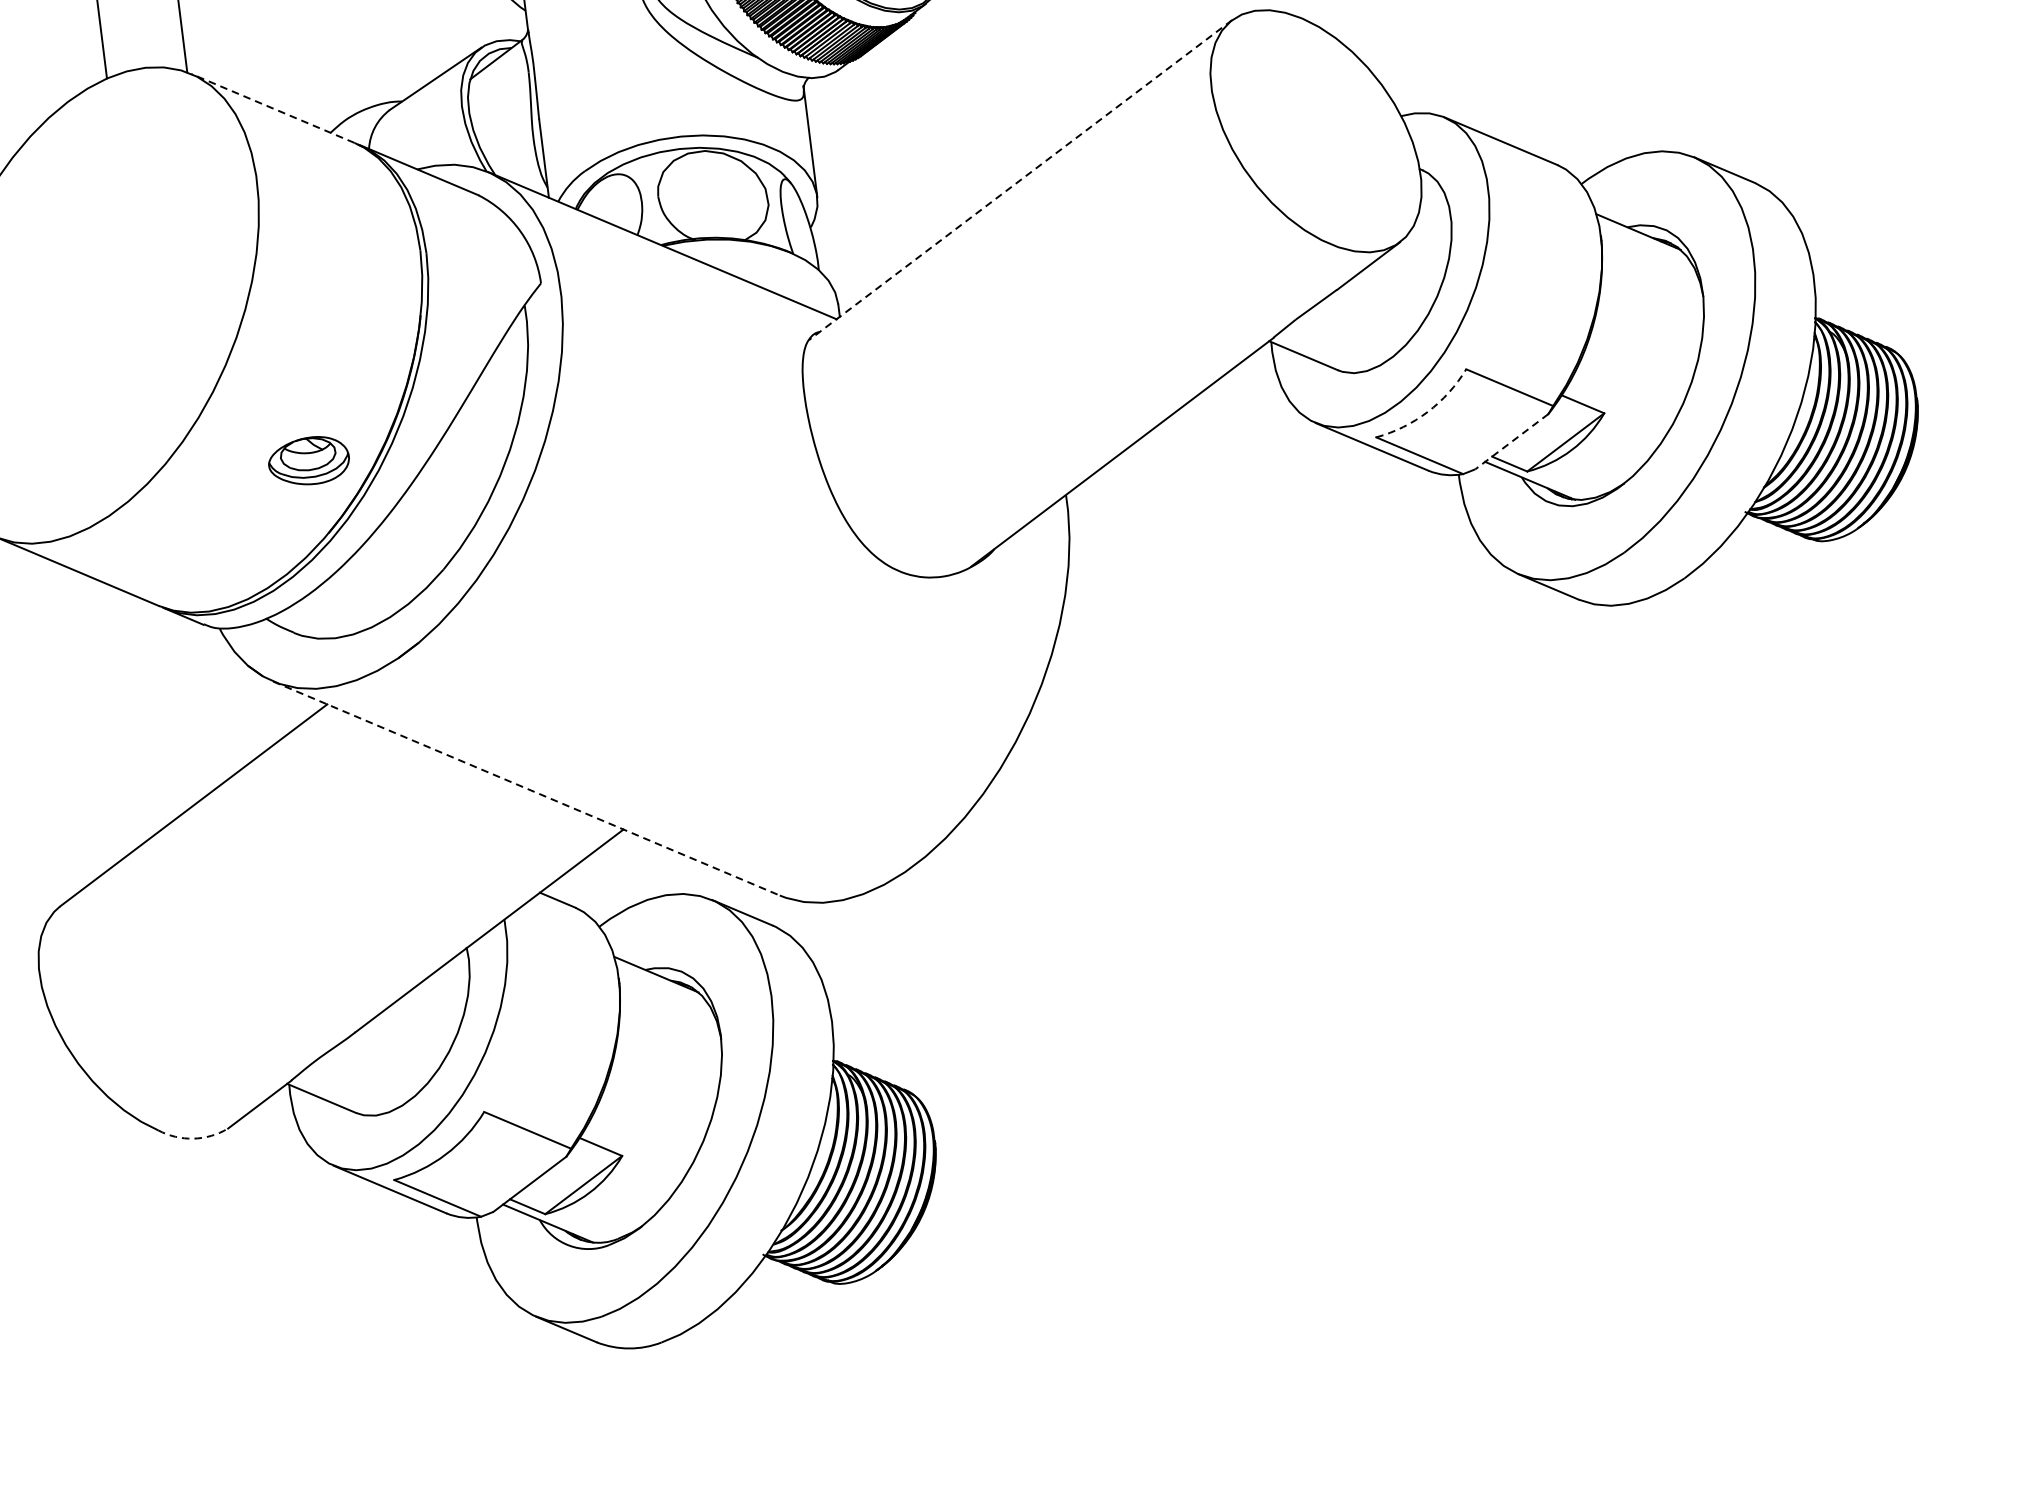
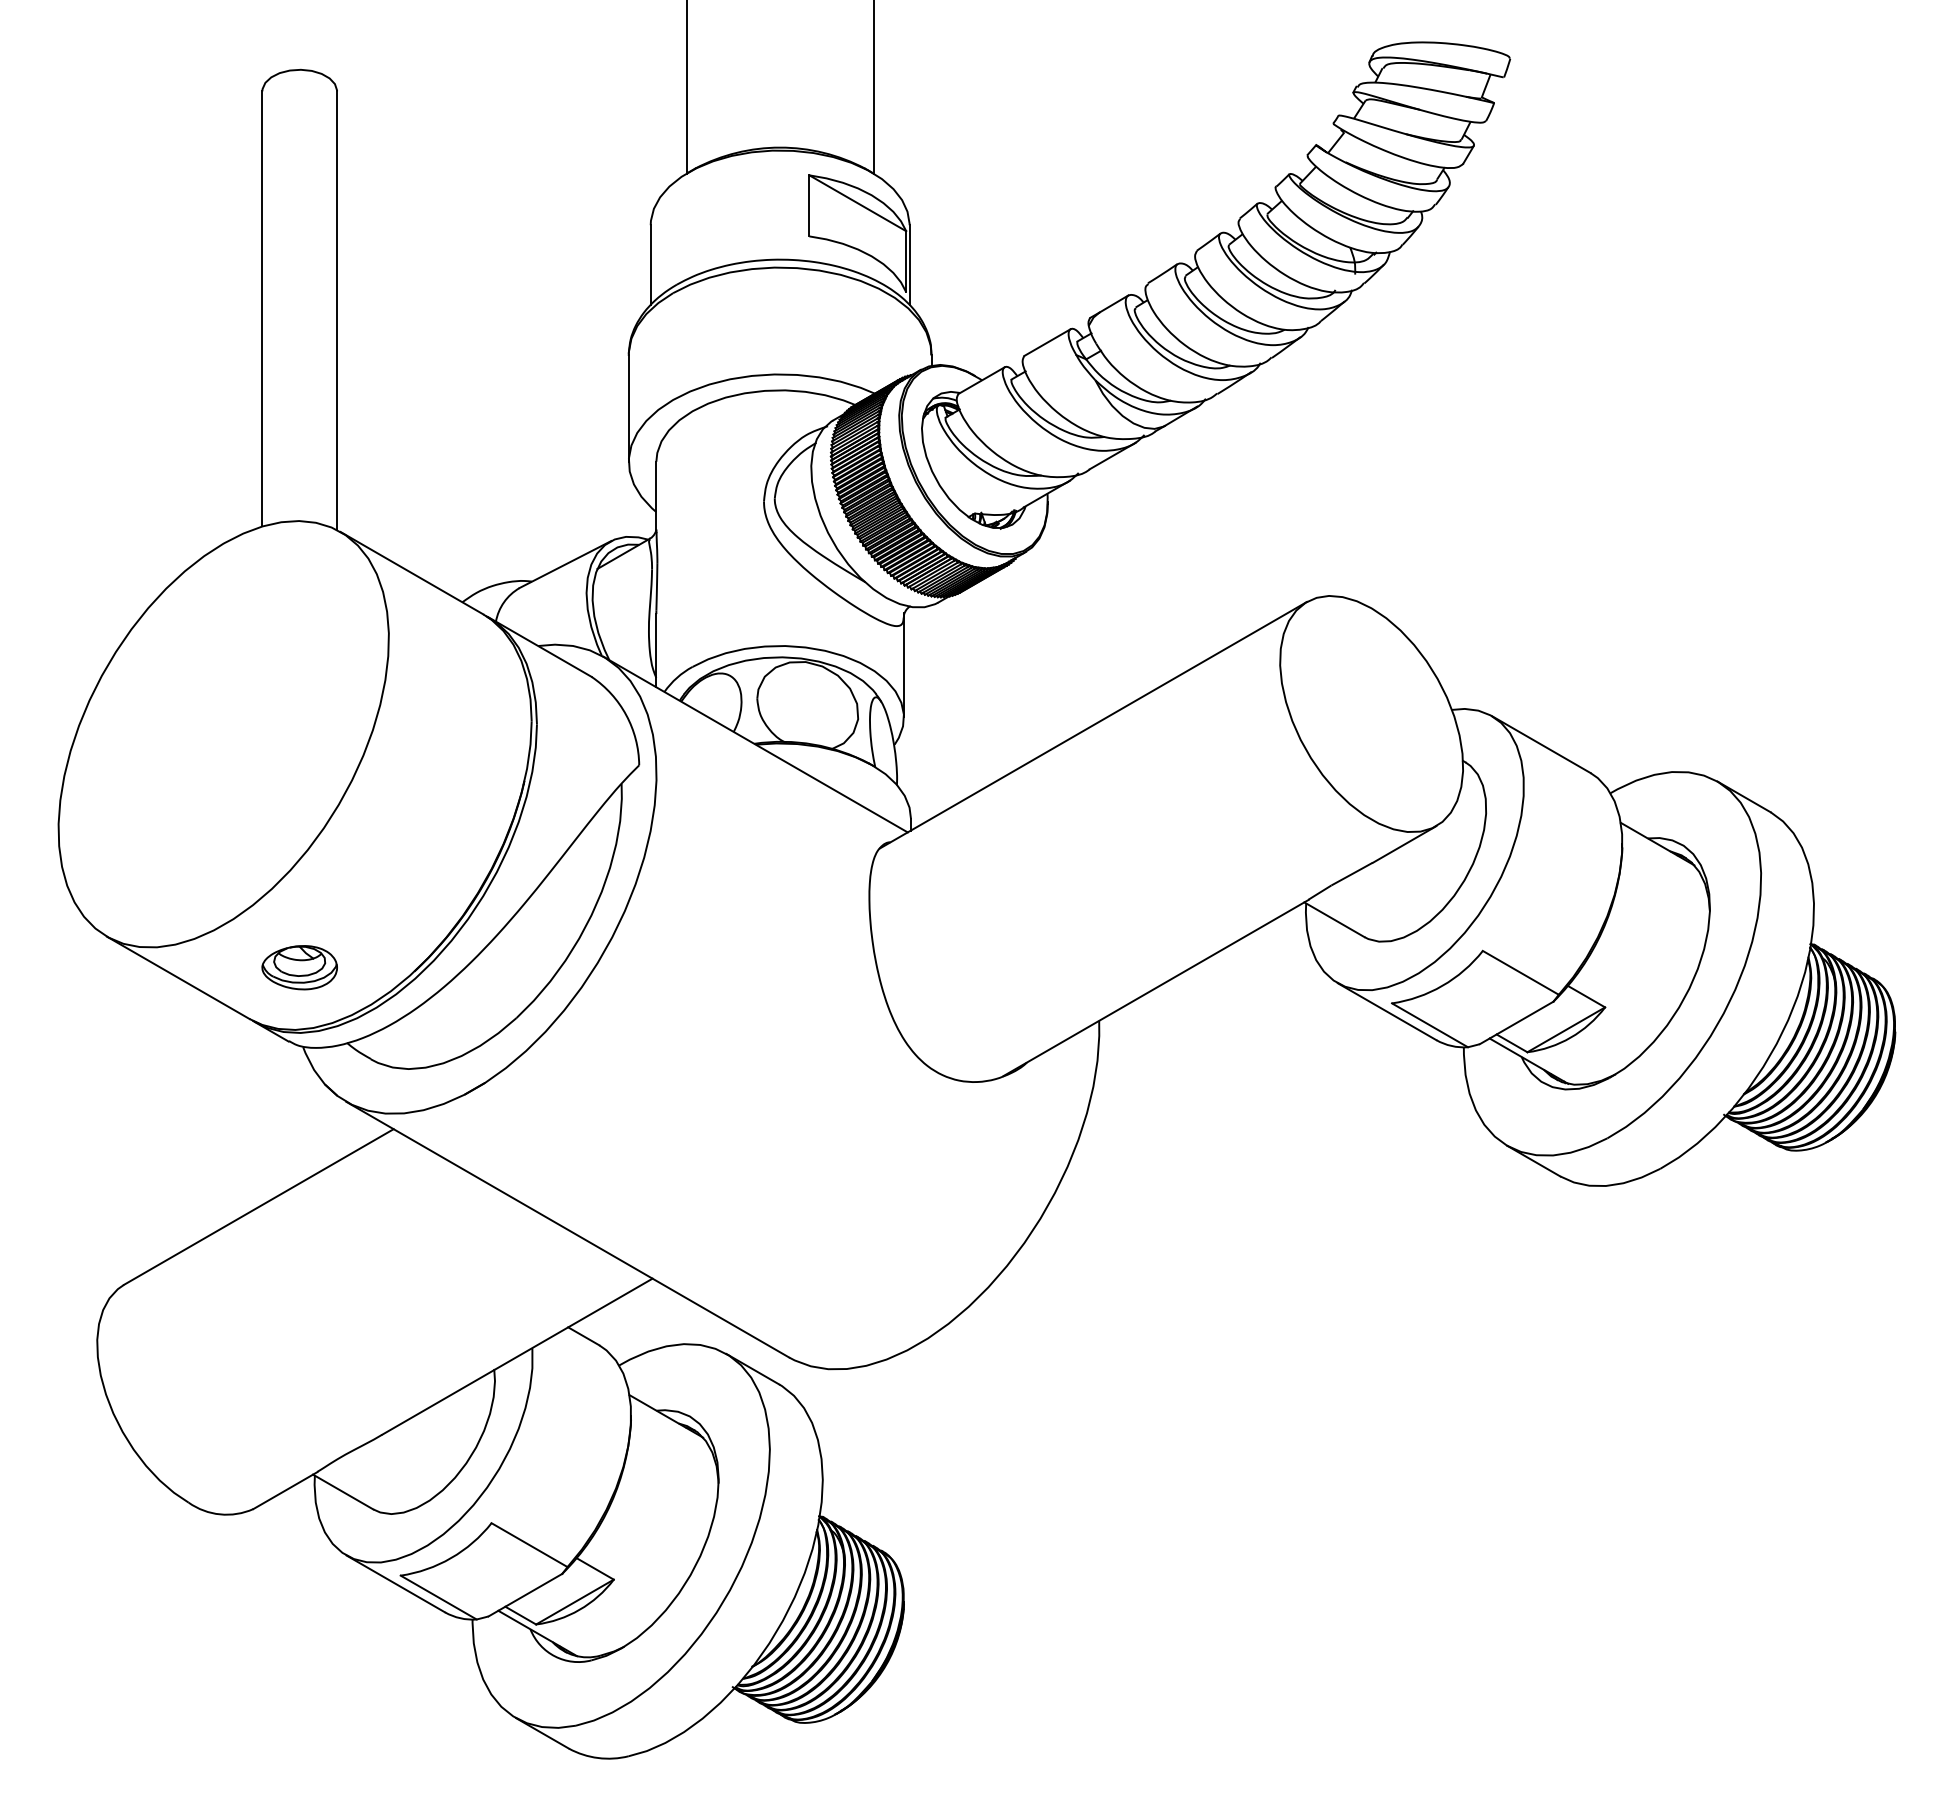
line: (272, 107) -> (411, 572), dashed -> solid
line: (1020, 180) -> (1093, 725), dashed -> solid
arc: (1427, 411) -> (1442, 985), dashed -> solid
line: (1511, 442) -> (1516, 1023), dashed -> solid
part: (308, 460) -> (299, 967), moved
line: (526, 788) -> (567, 1229), dashed -> solid
arc: (193, 1138) -> (220, 1514), dashed -> solid

